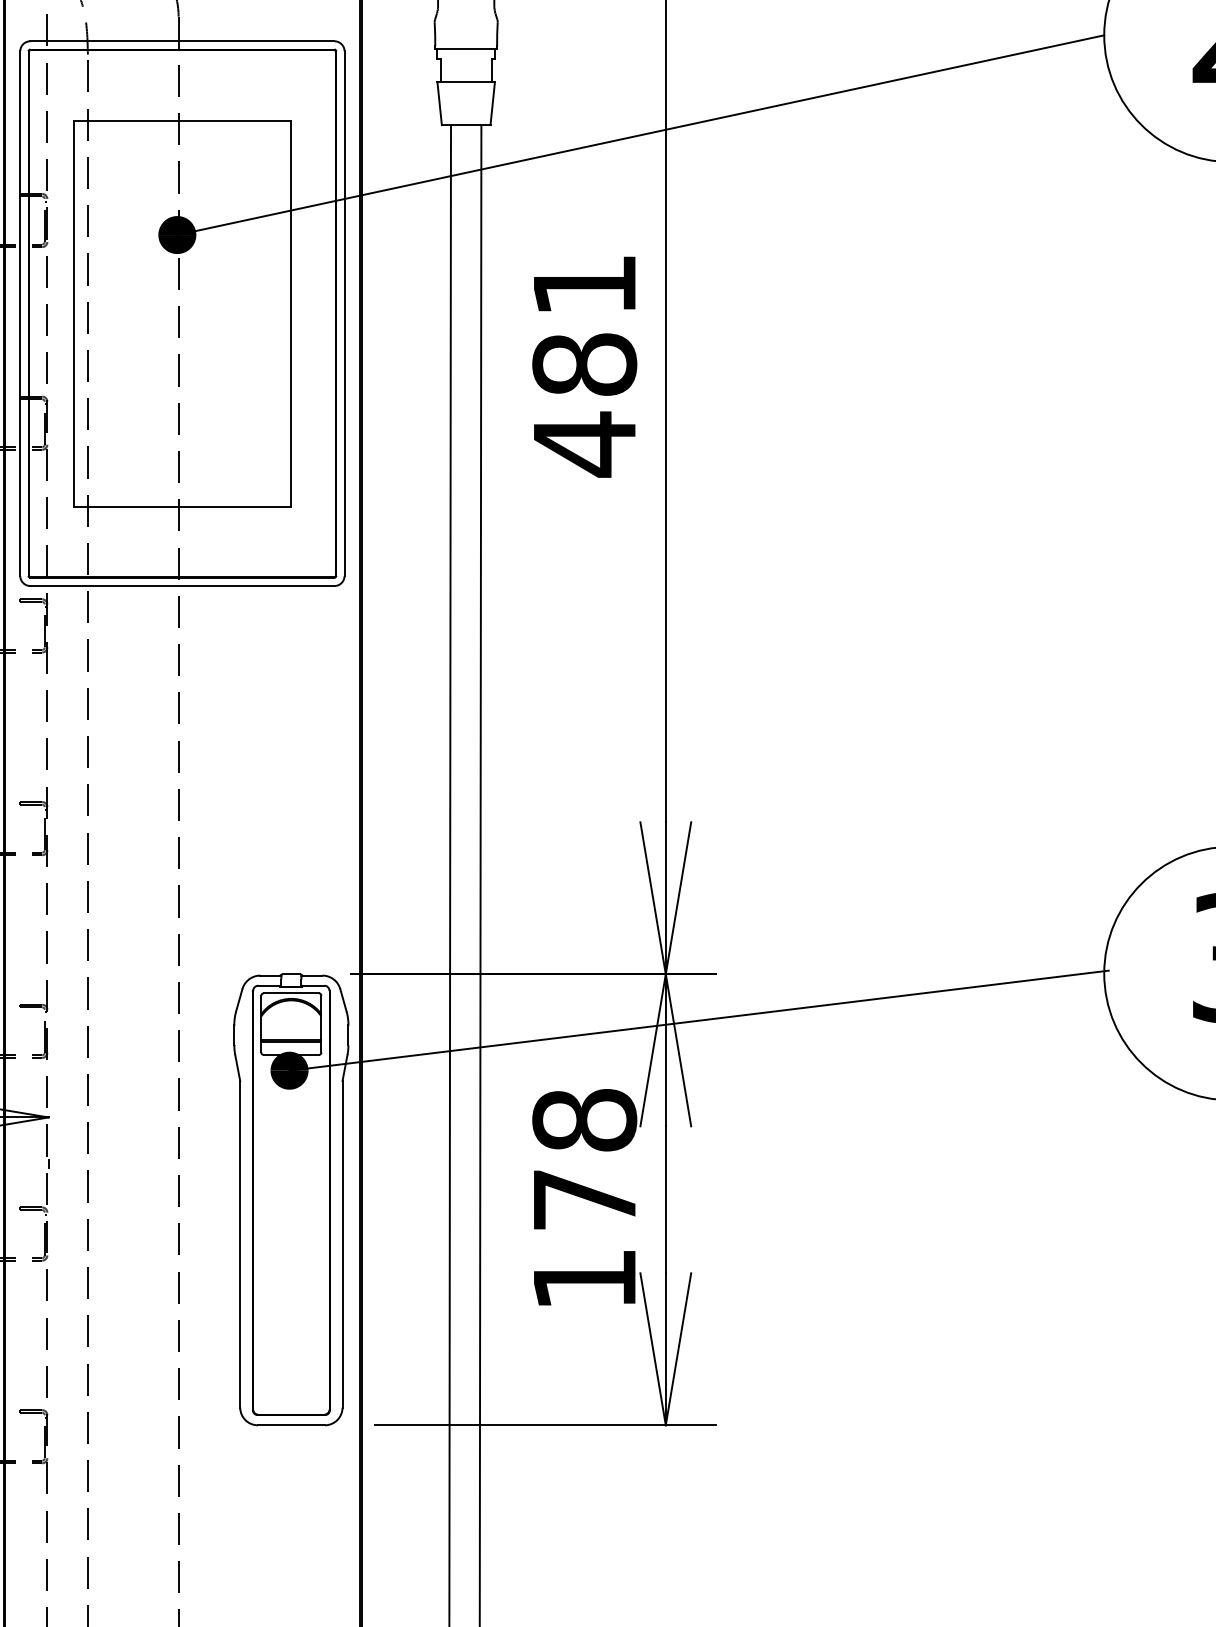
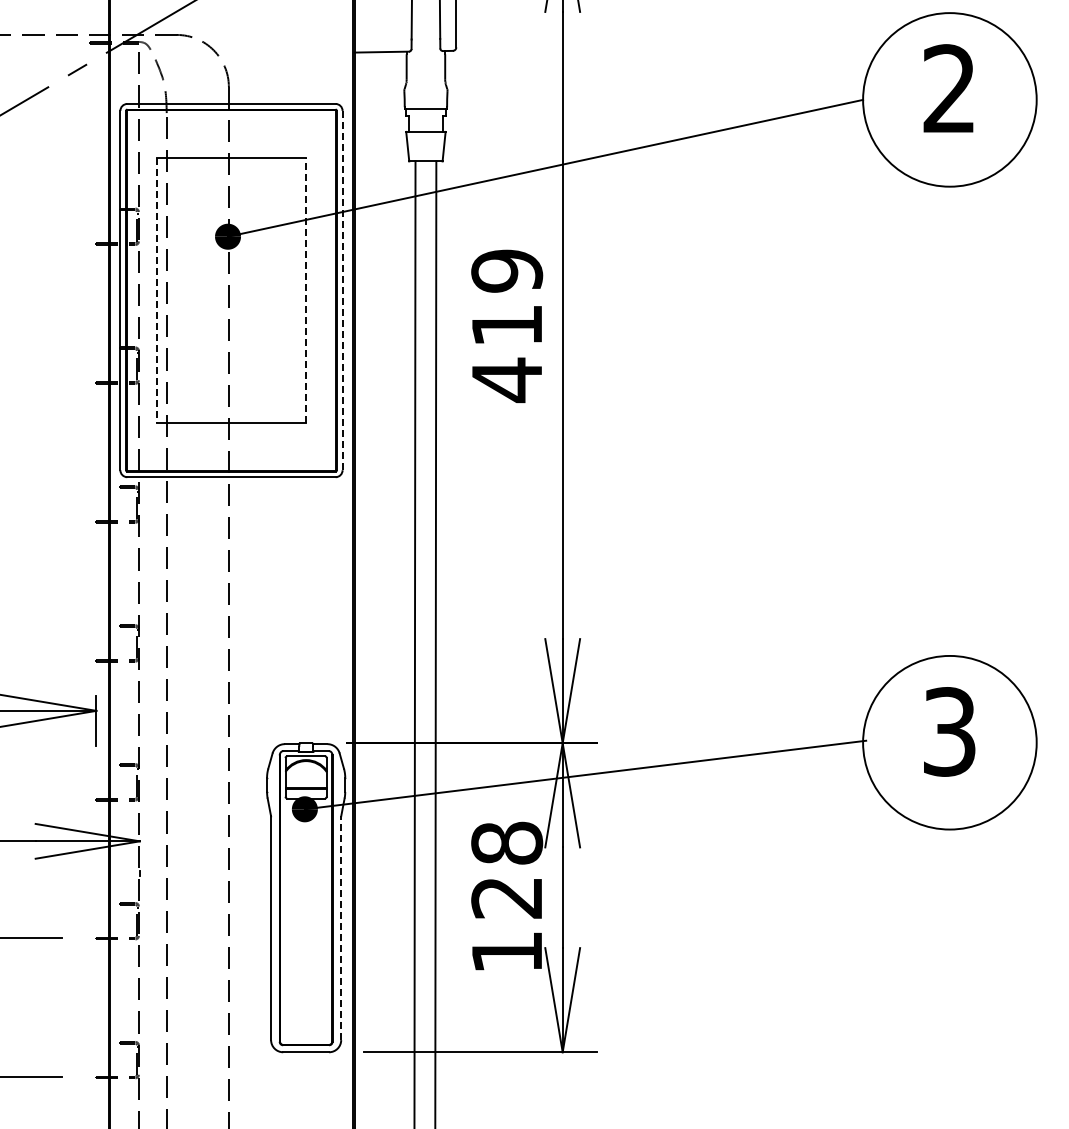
line: (290, 313) -> (305, 290), solid -> dashed
line: (344, 313) -> (342, 290), solid -> dashed
line: (74, 314) -> (157, 291), solid -> dashed
text: (585, 323) -> (507, 297), 481 -> 419
text: (583, 1199) -> (506, 897), 178 -> 128
line: (342, 1244) -> (341, 928), solid -> dashed

